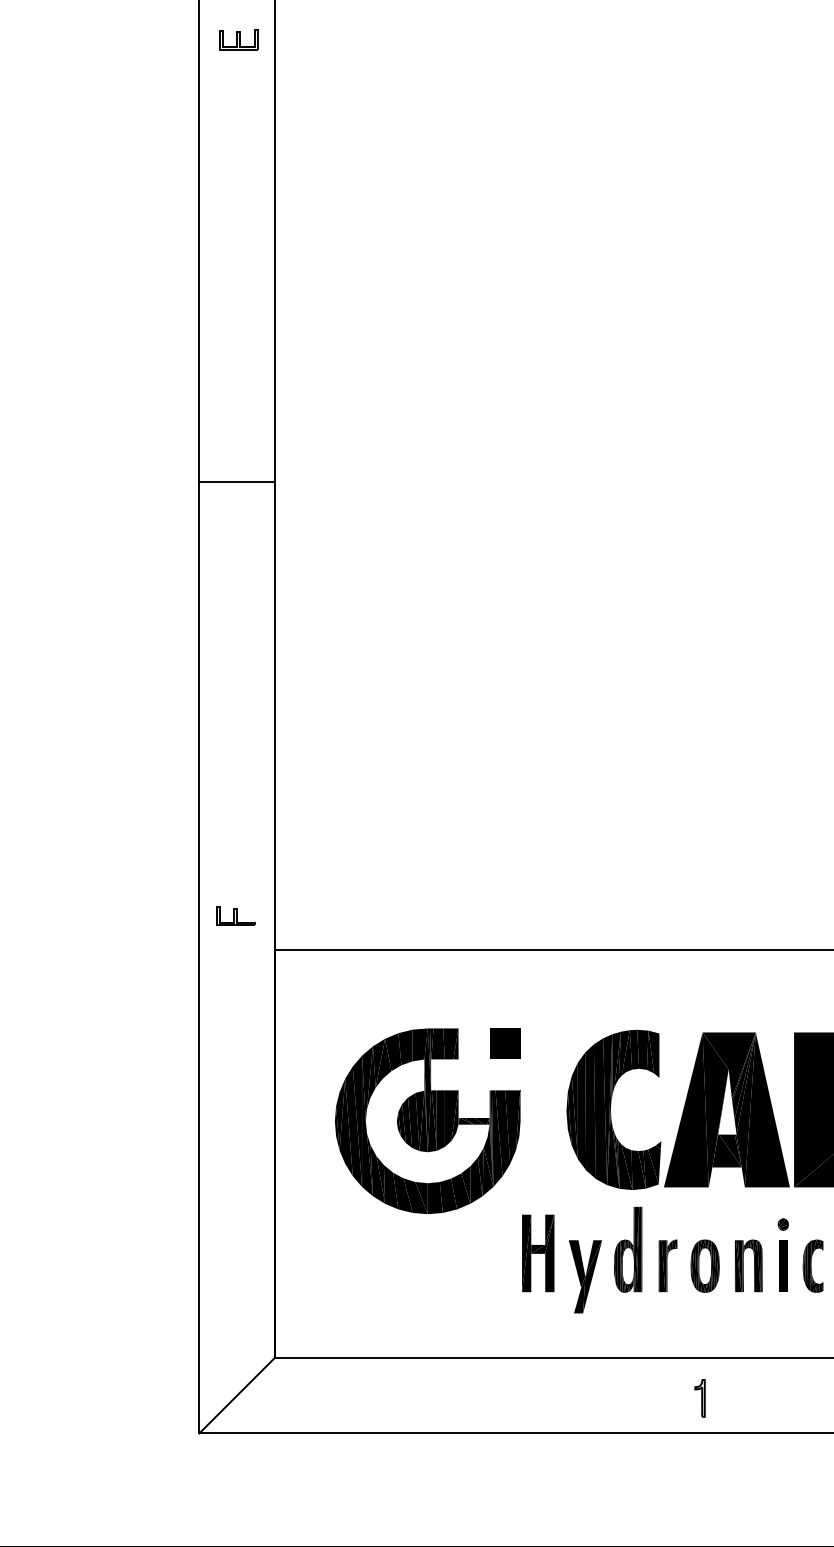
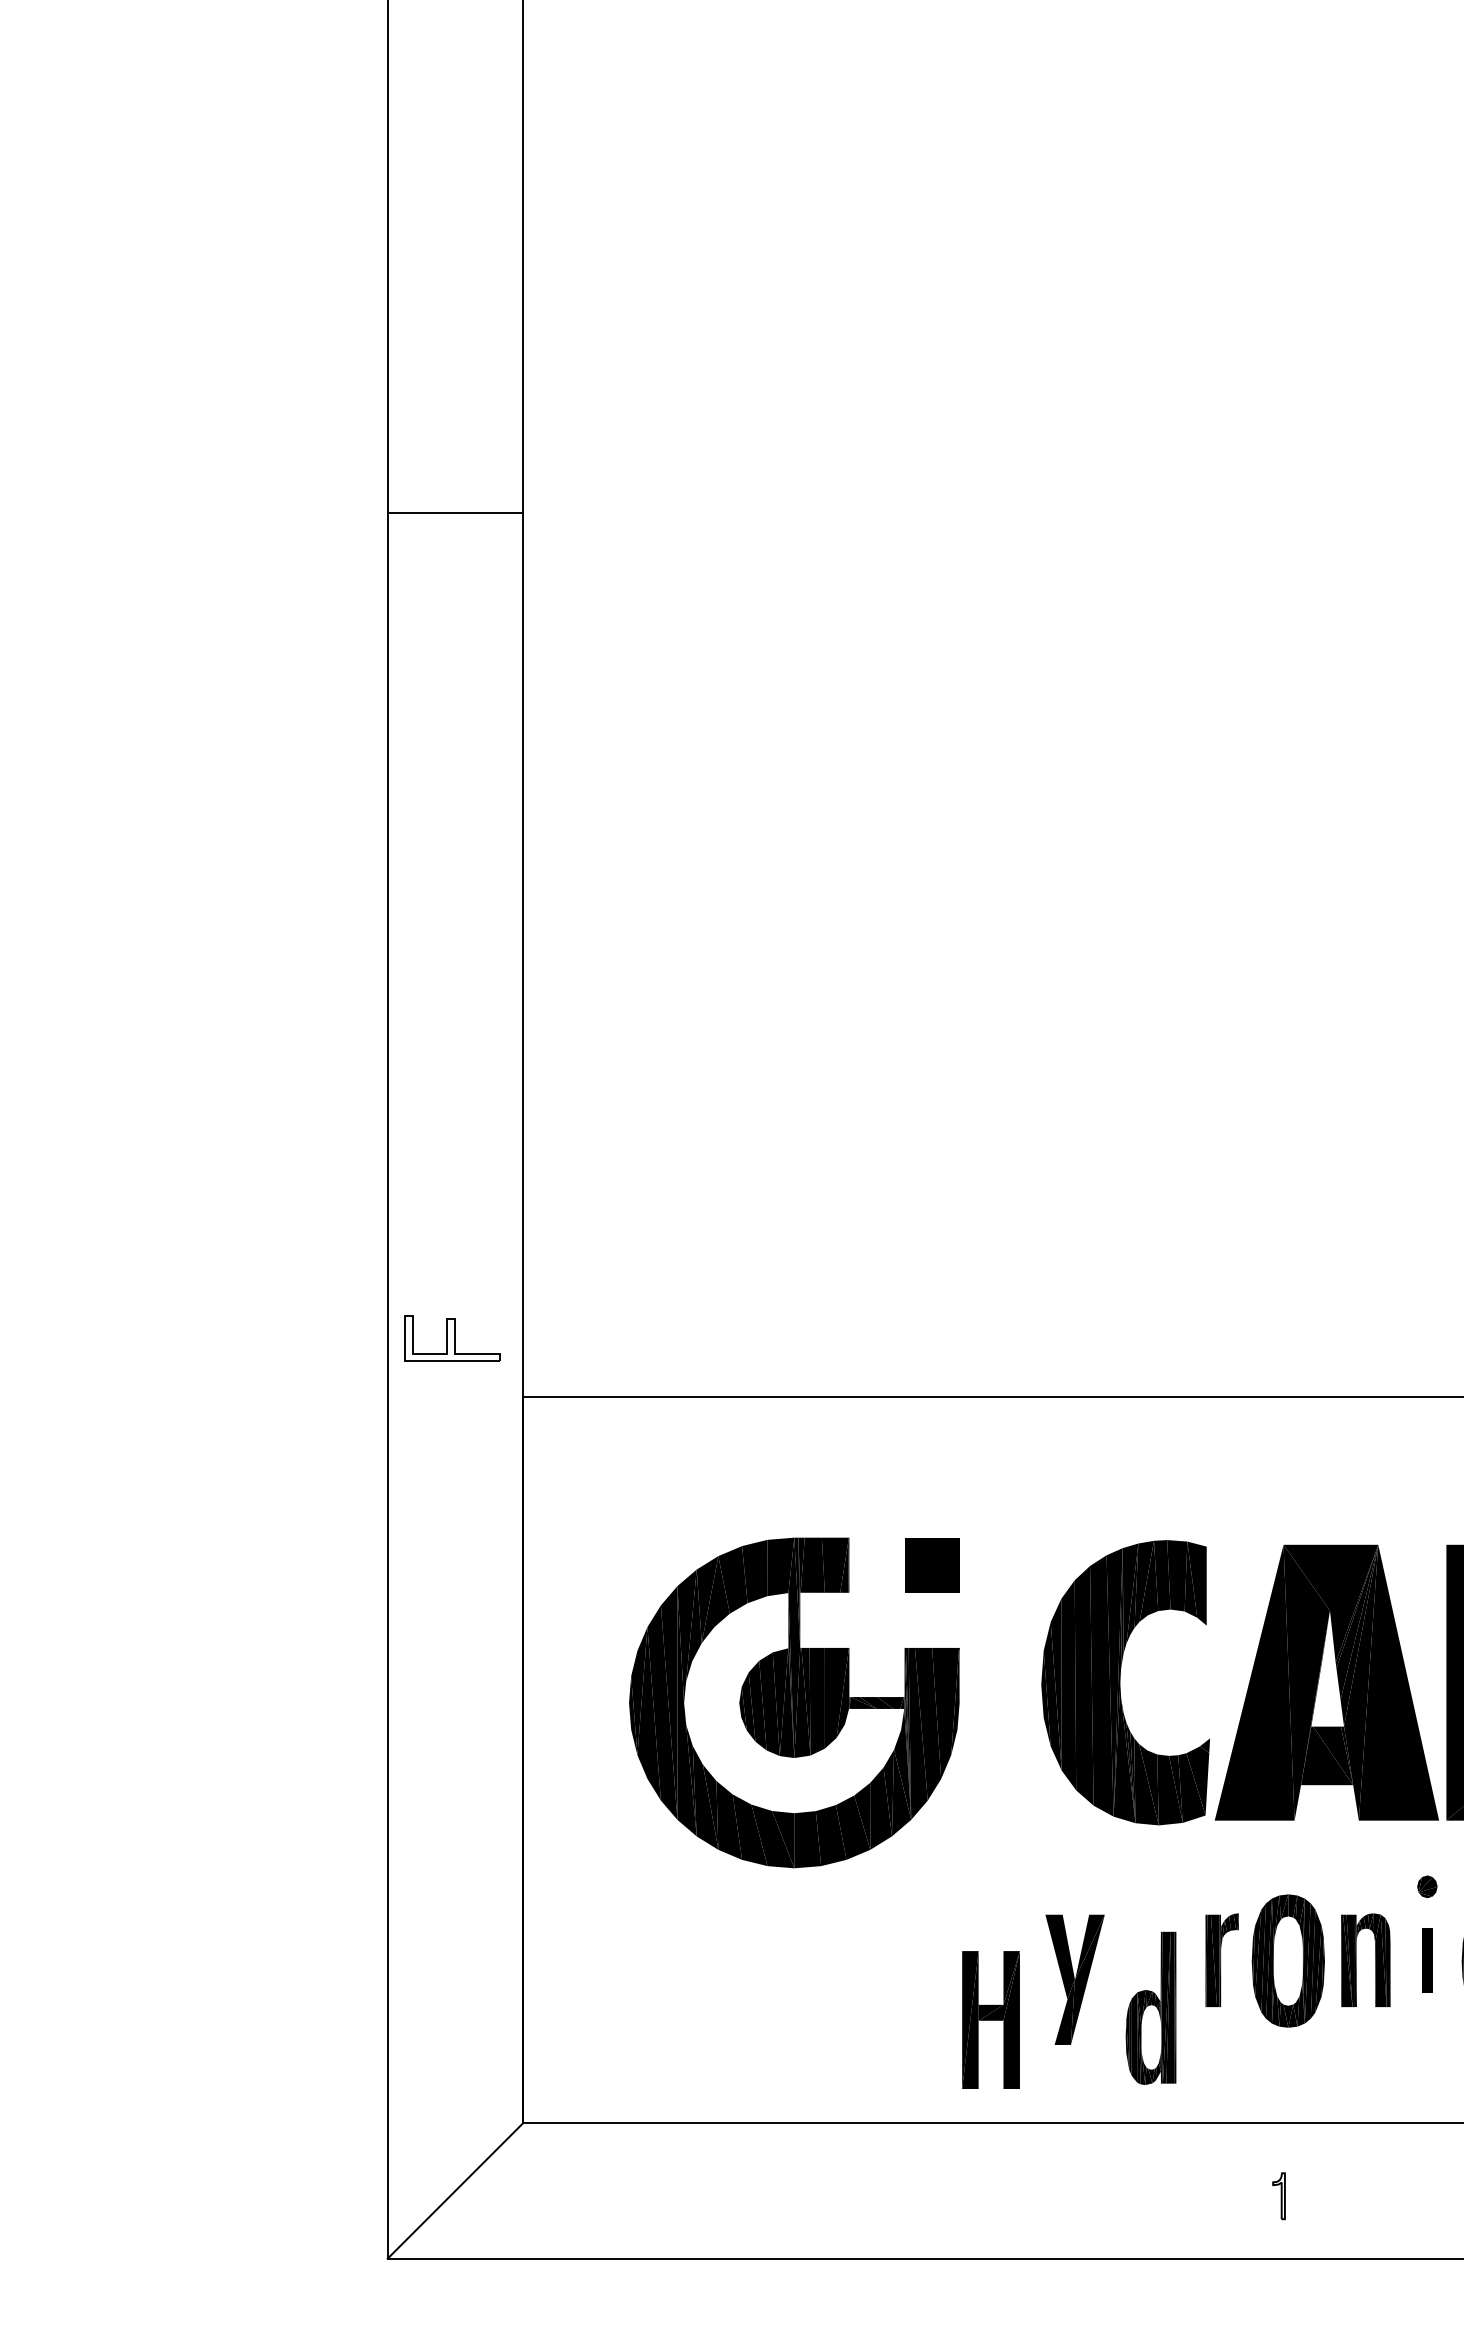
line: (237, 481) -> (455, 512), moved
part: (235, 915) -> (452, 1336), size x1.4
part: (628, 1249) -> (1151, 2007), moved
part: (538, 1253) -> (991, 2020), moved
part: (704, 1265) -> (1286, 1959), size x1.4
part: (783, 1265) -> (1427, 1959), size x0.7
part: (699, 1398) -> (1278, 2196), size x0.7

